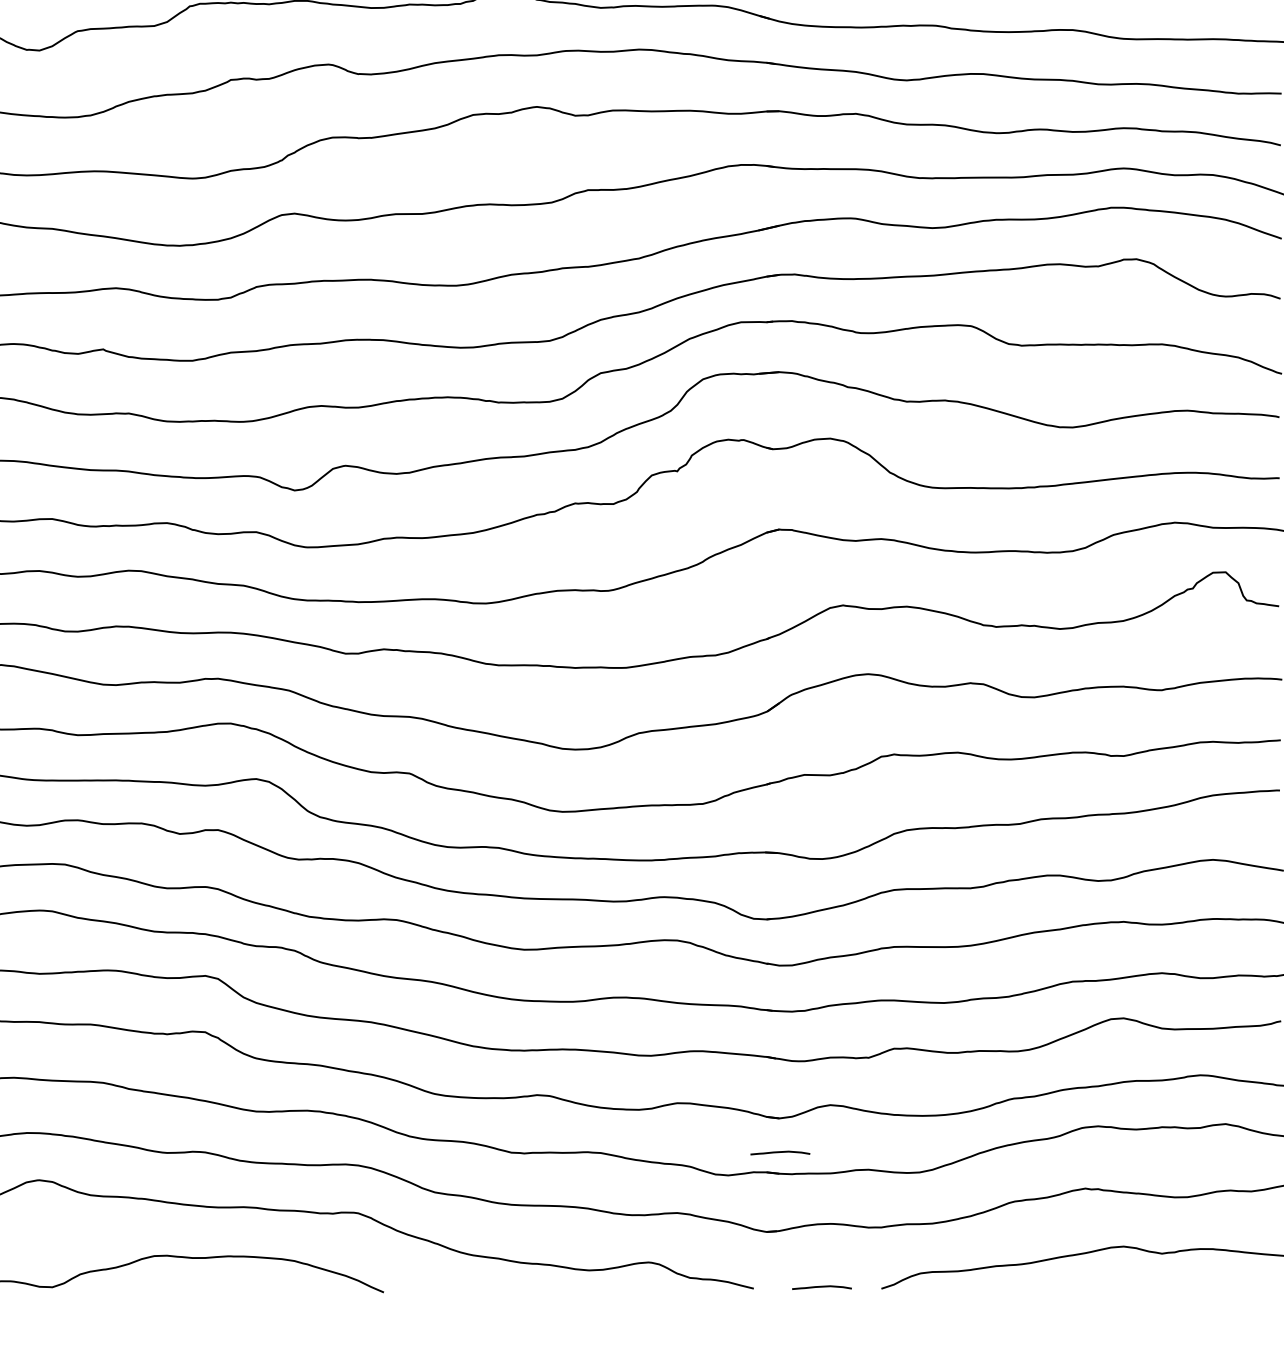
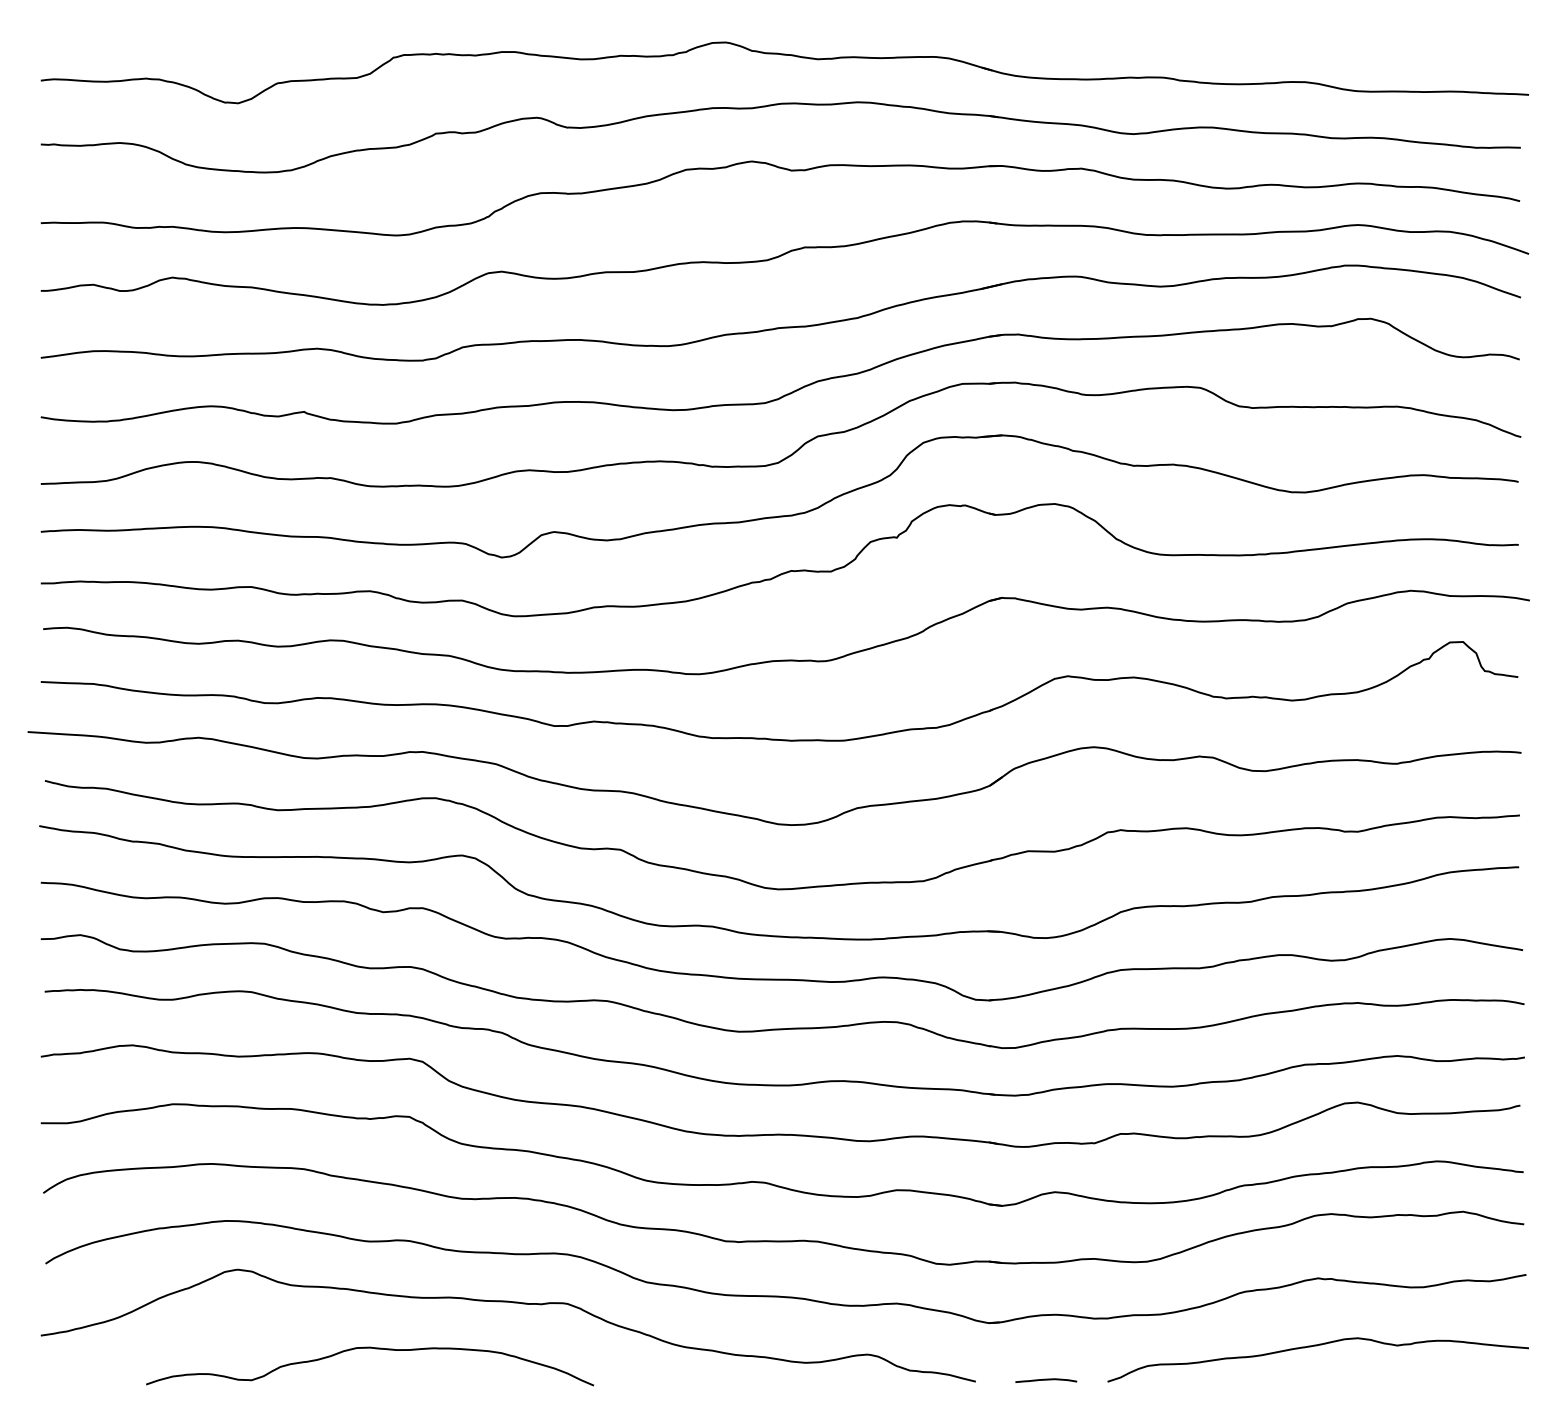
curve: (780, 1152) -> (1003, 1241), removed

